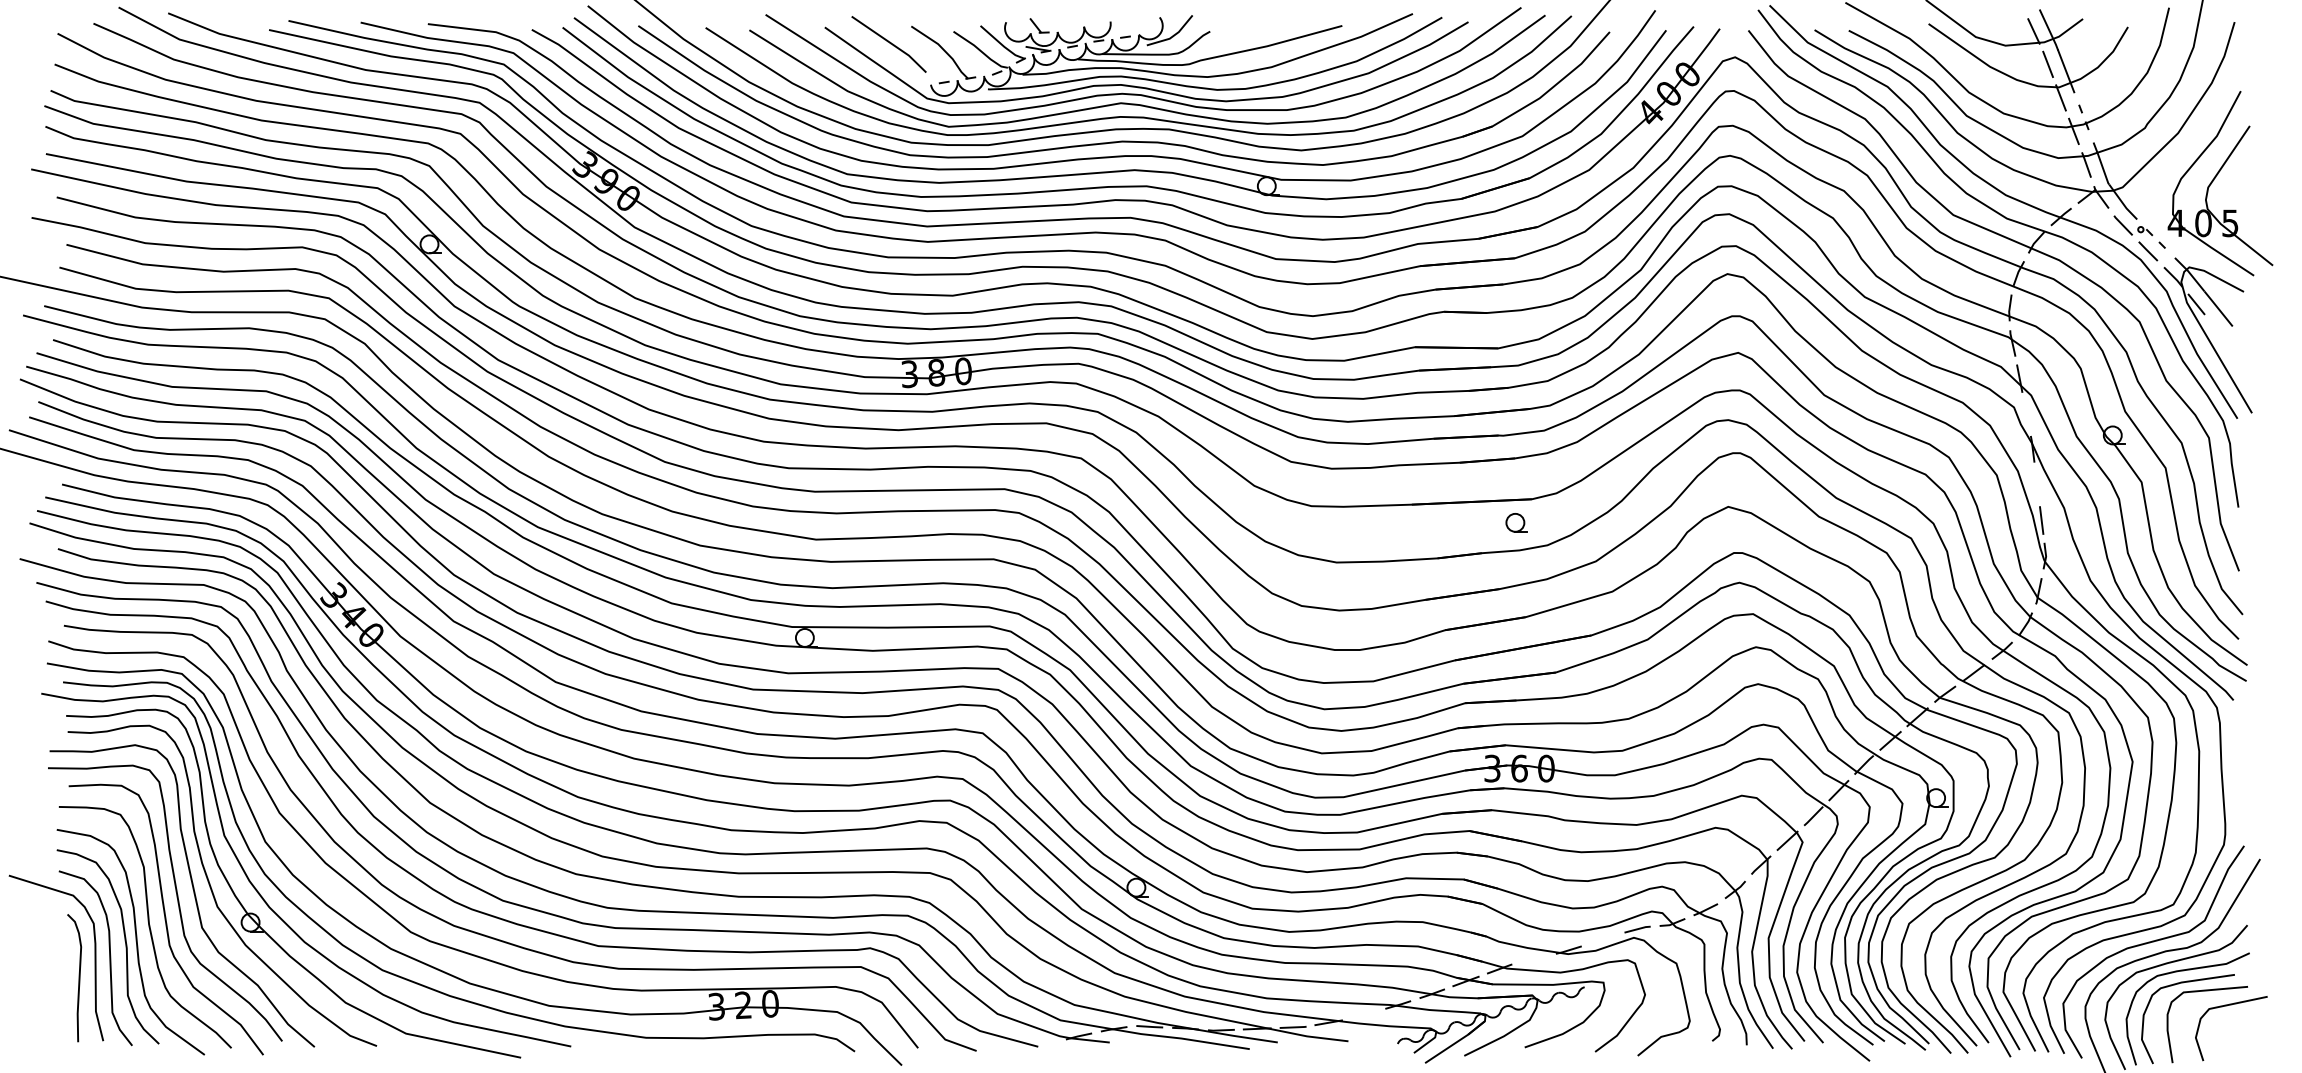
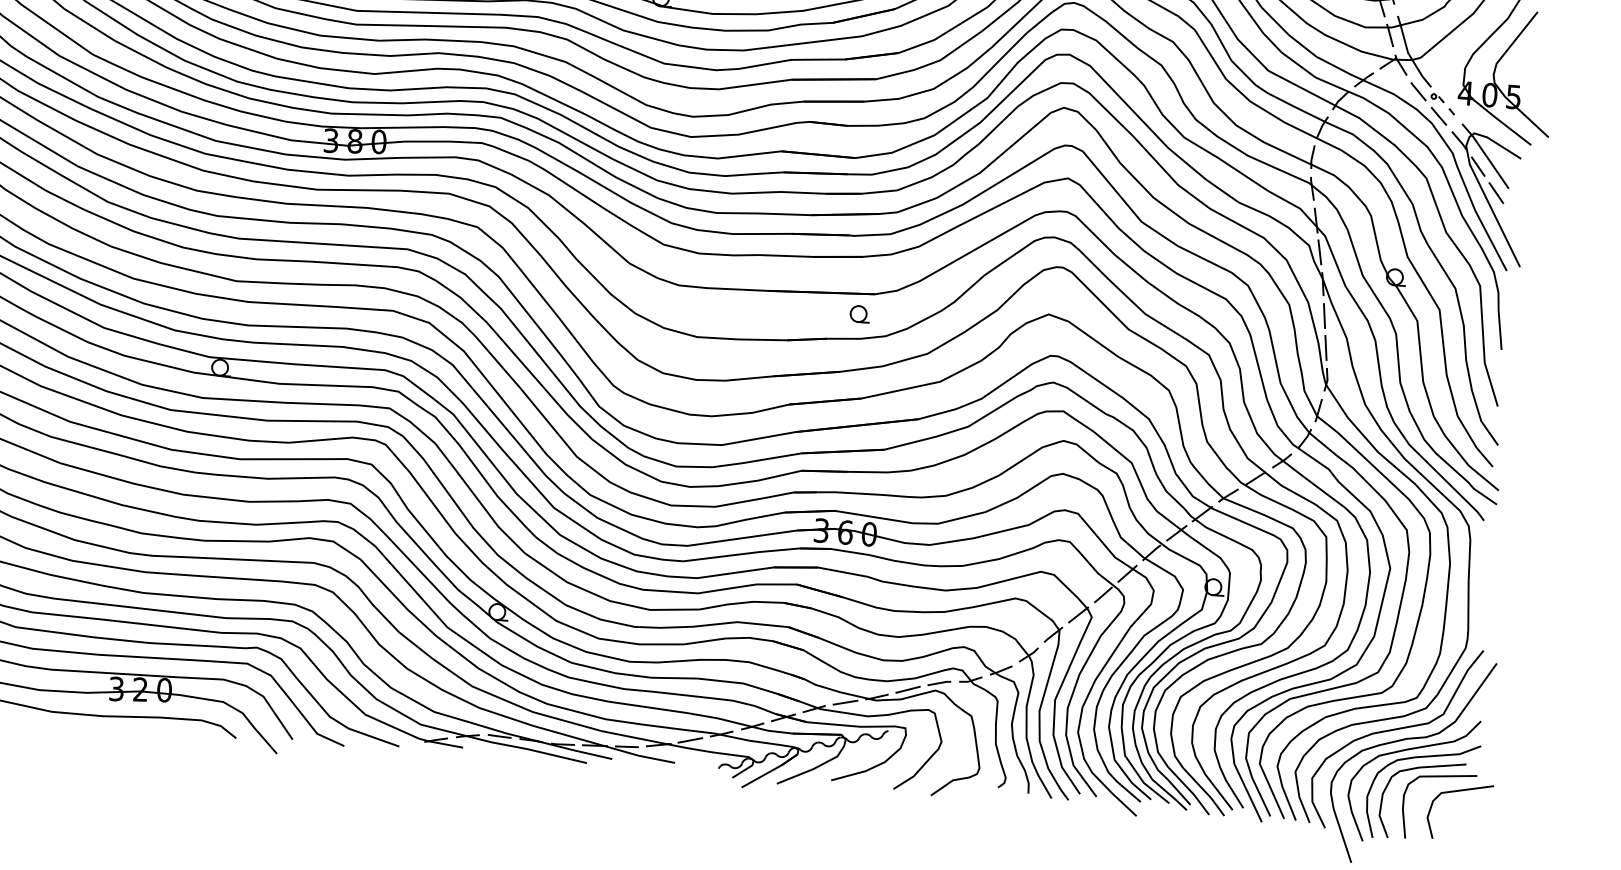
line: (2218, 331) -> (1495, 192), added
line: (2026, 413) -> (1319, 251), added
line: (2036, 484) -> (1323, 315), added
line: (1602, 939) -> (907, 689), added
line: (1534, 959) -> (845, 703), added
line: (1363, 1014) -> (690, 740), added

